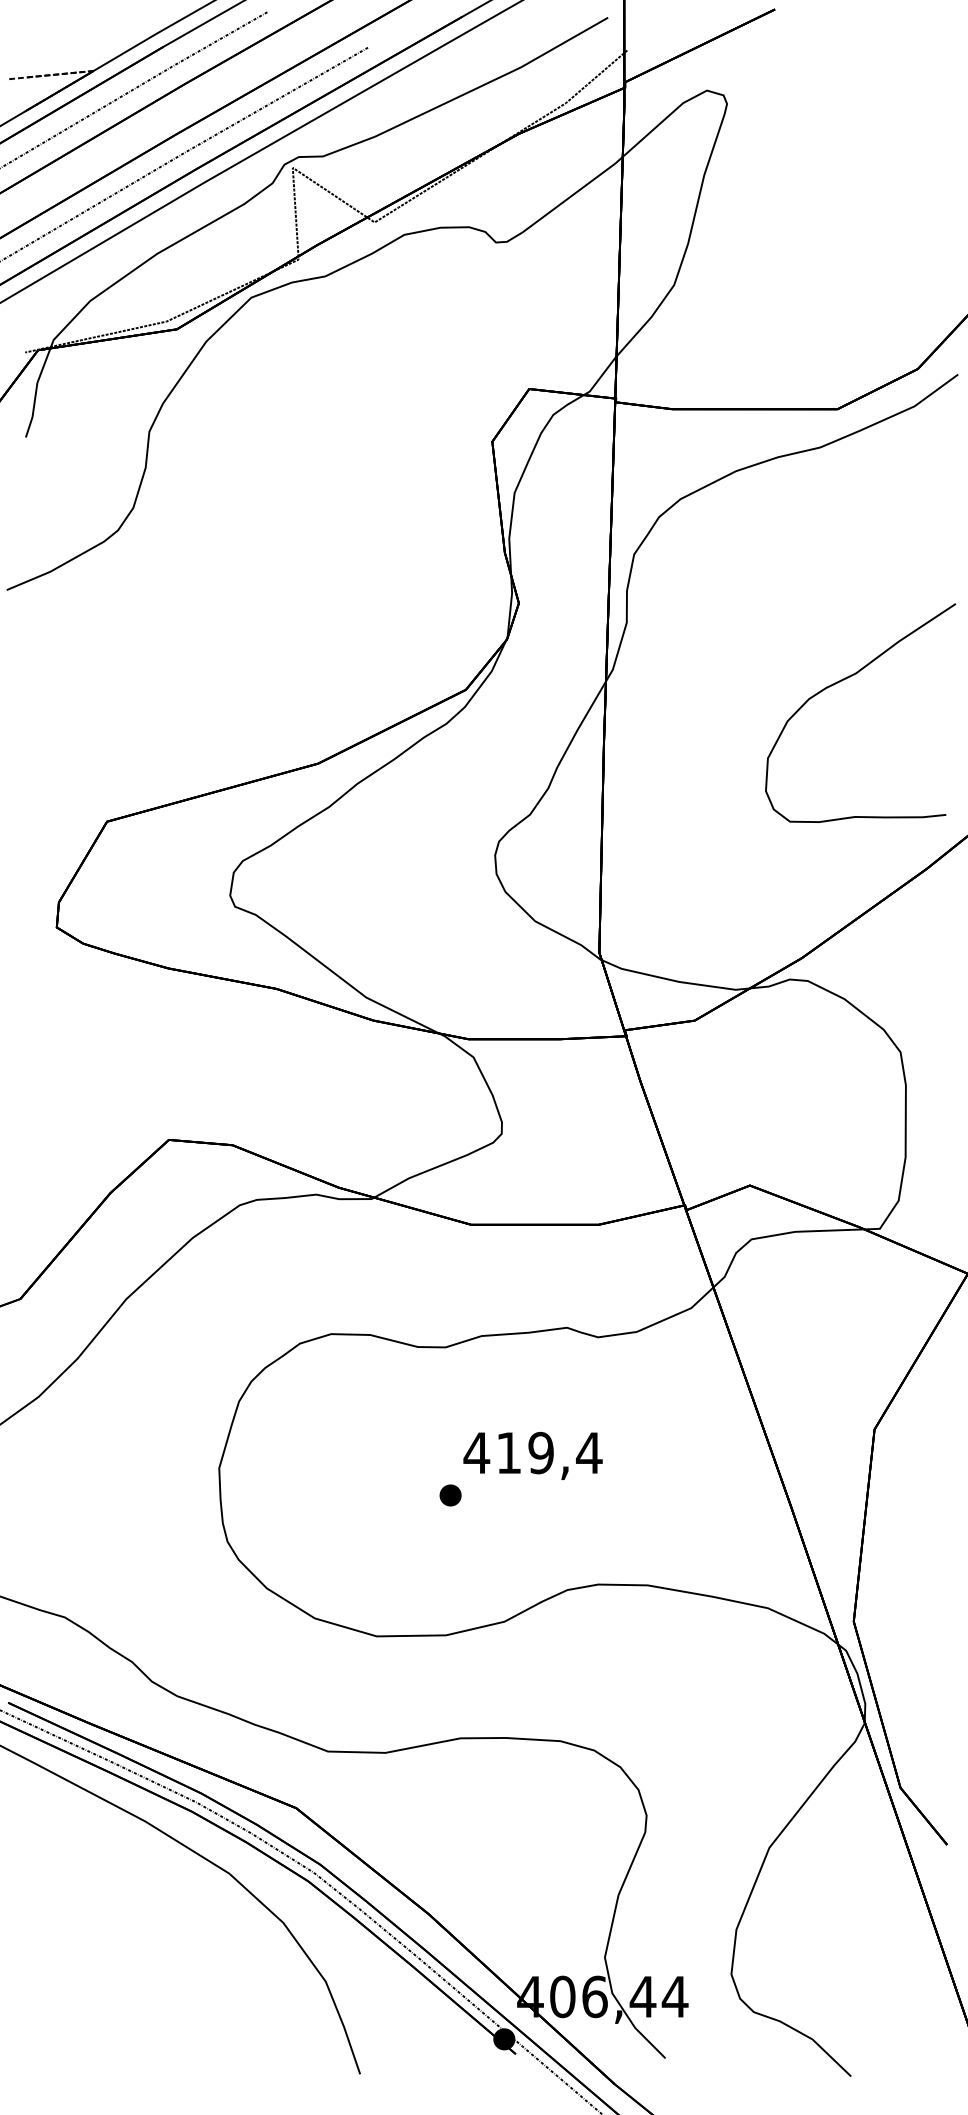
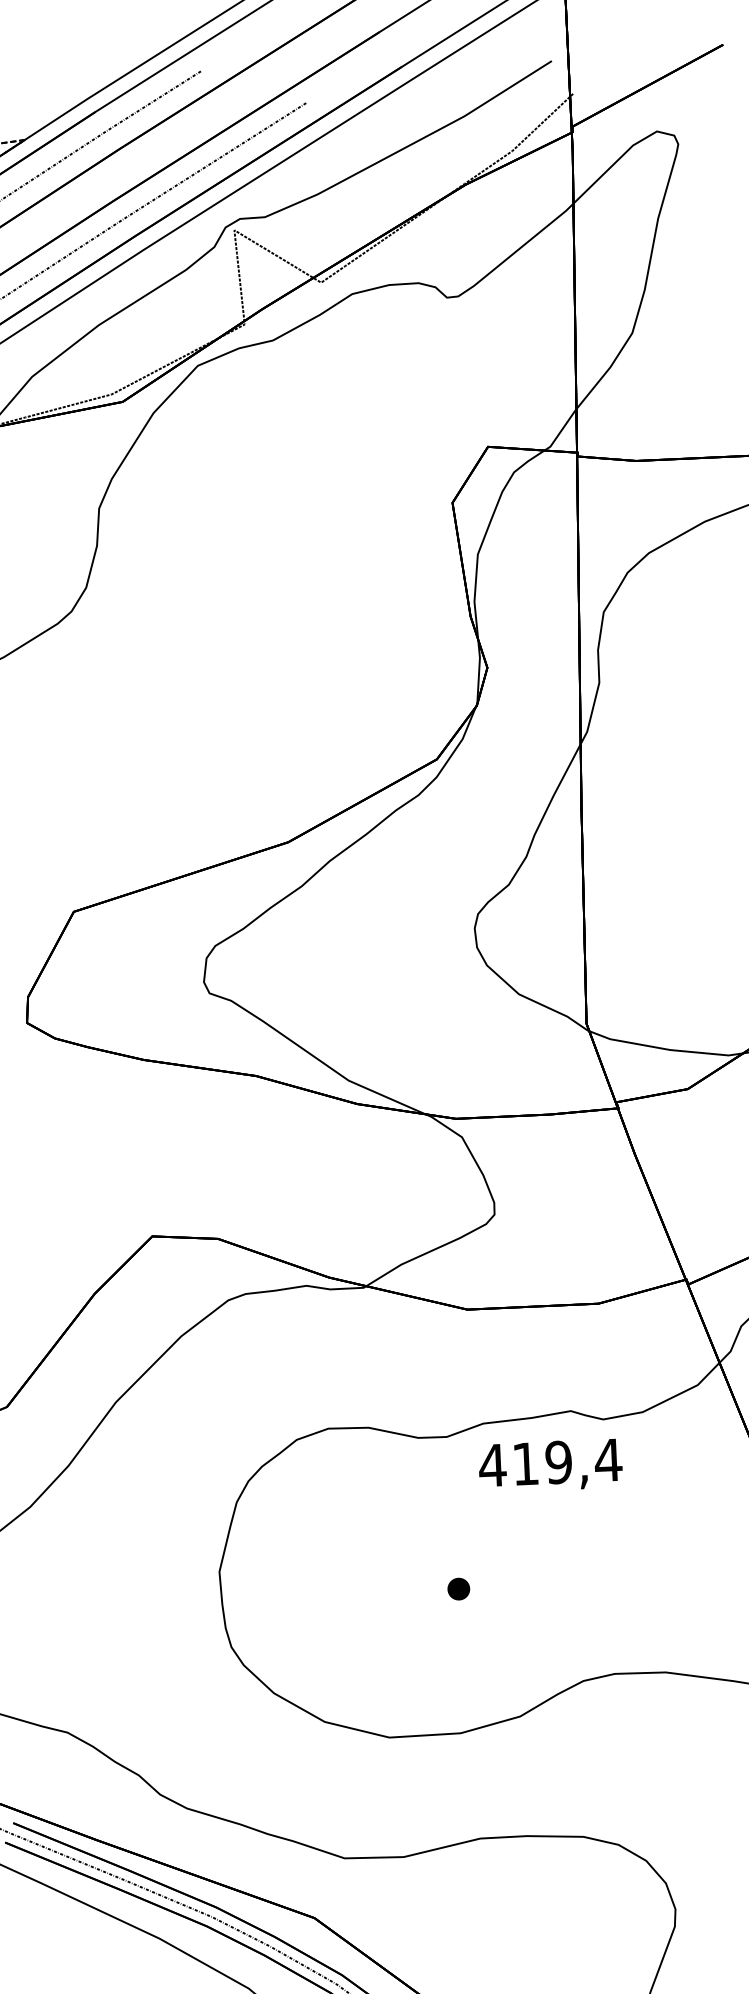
text: (532, 1455) -> (550, 1465), moved

